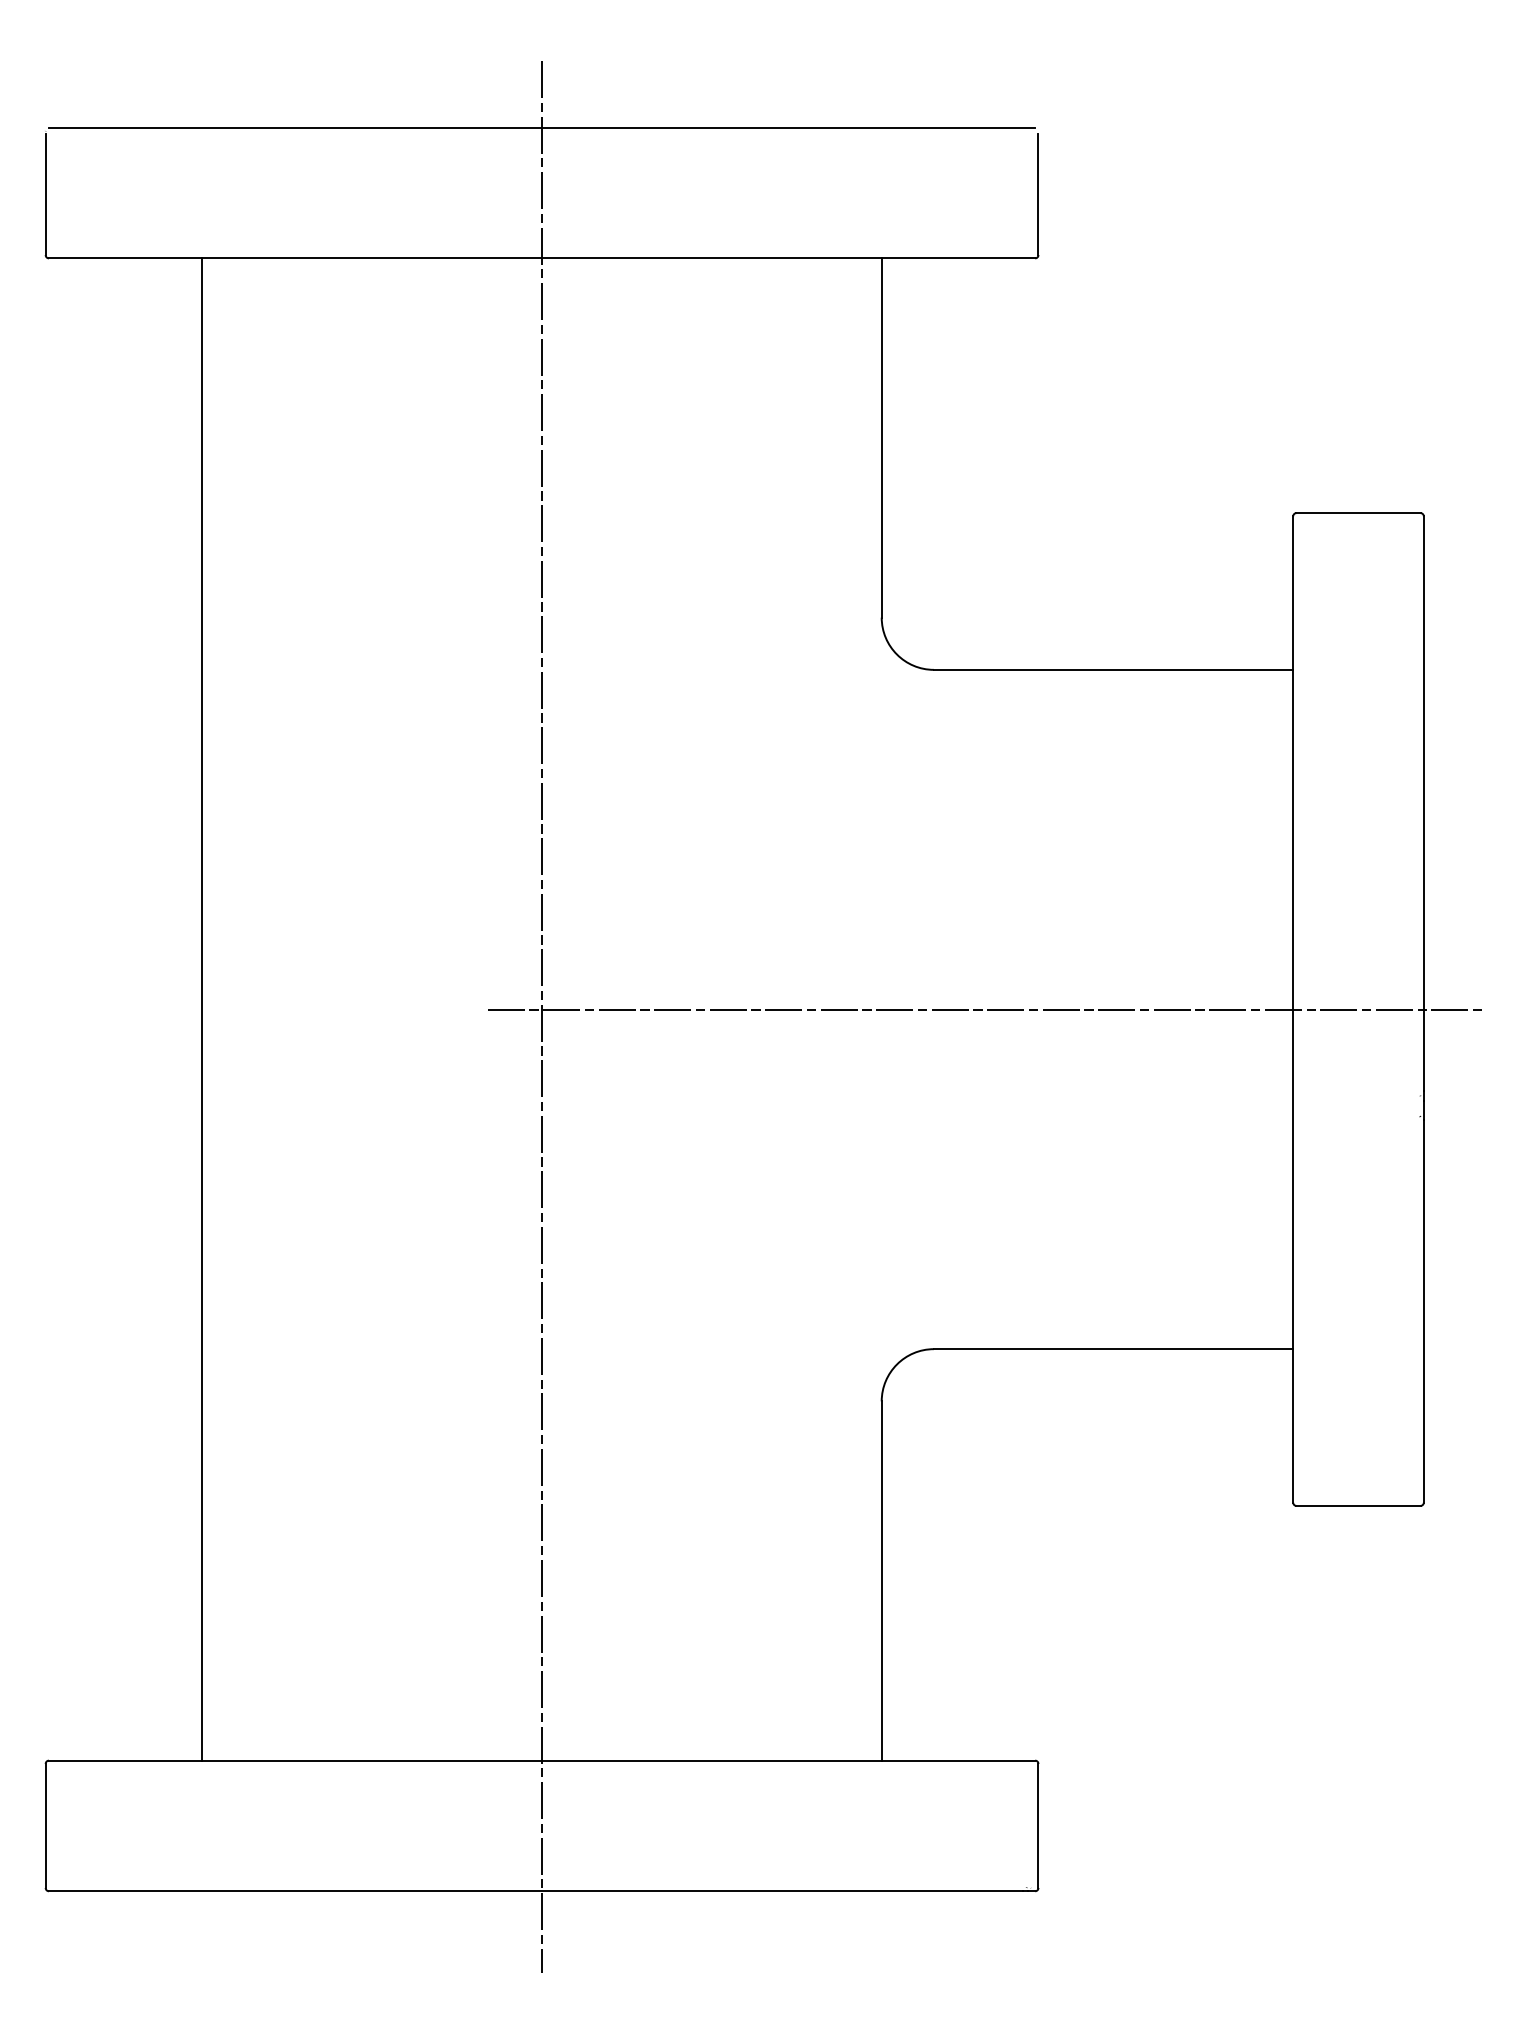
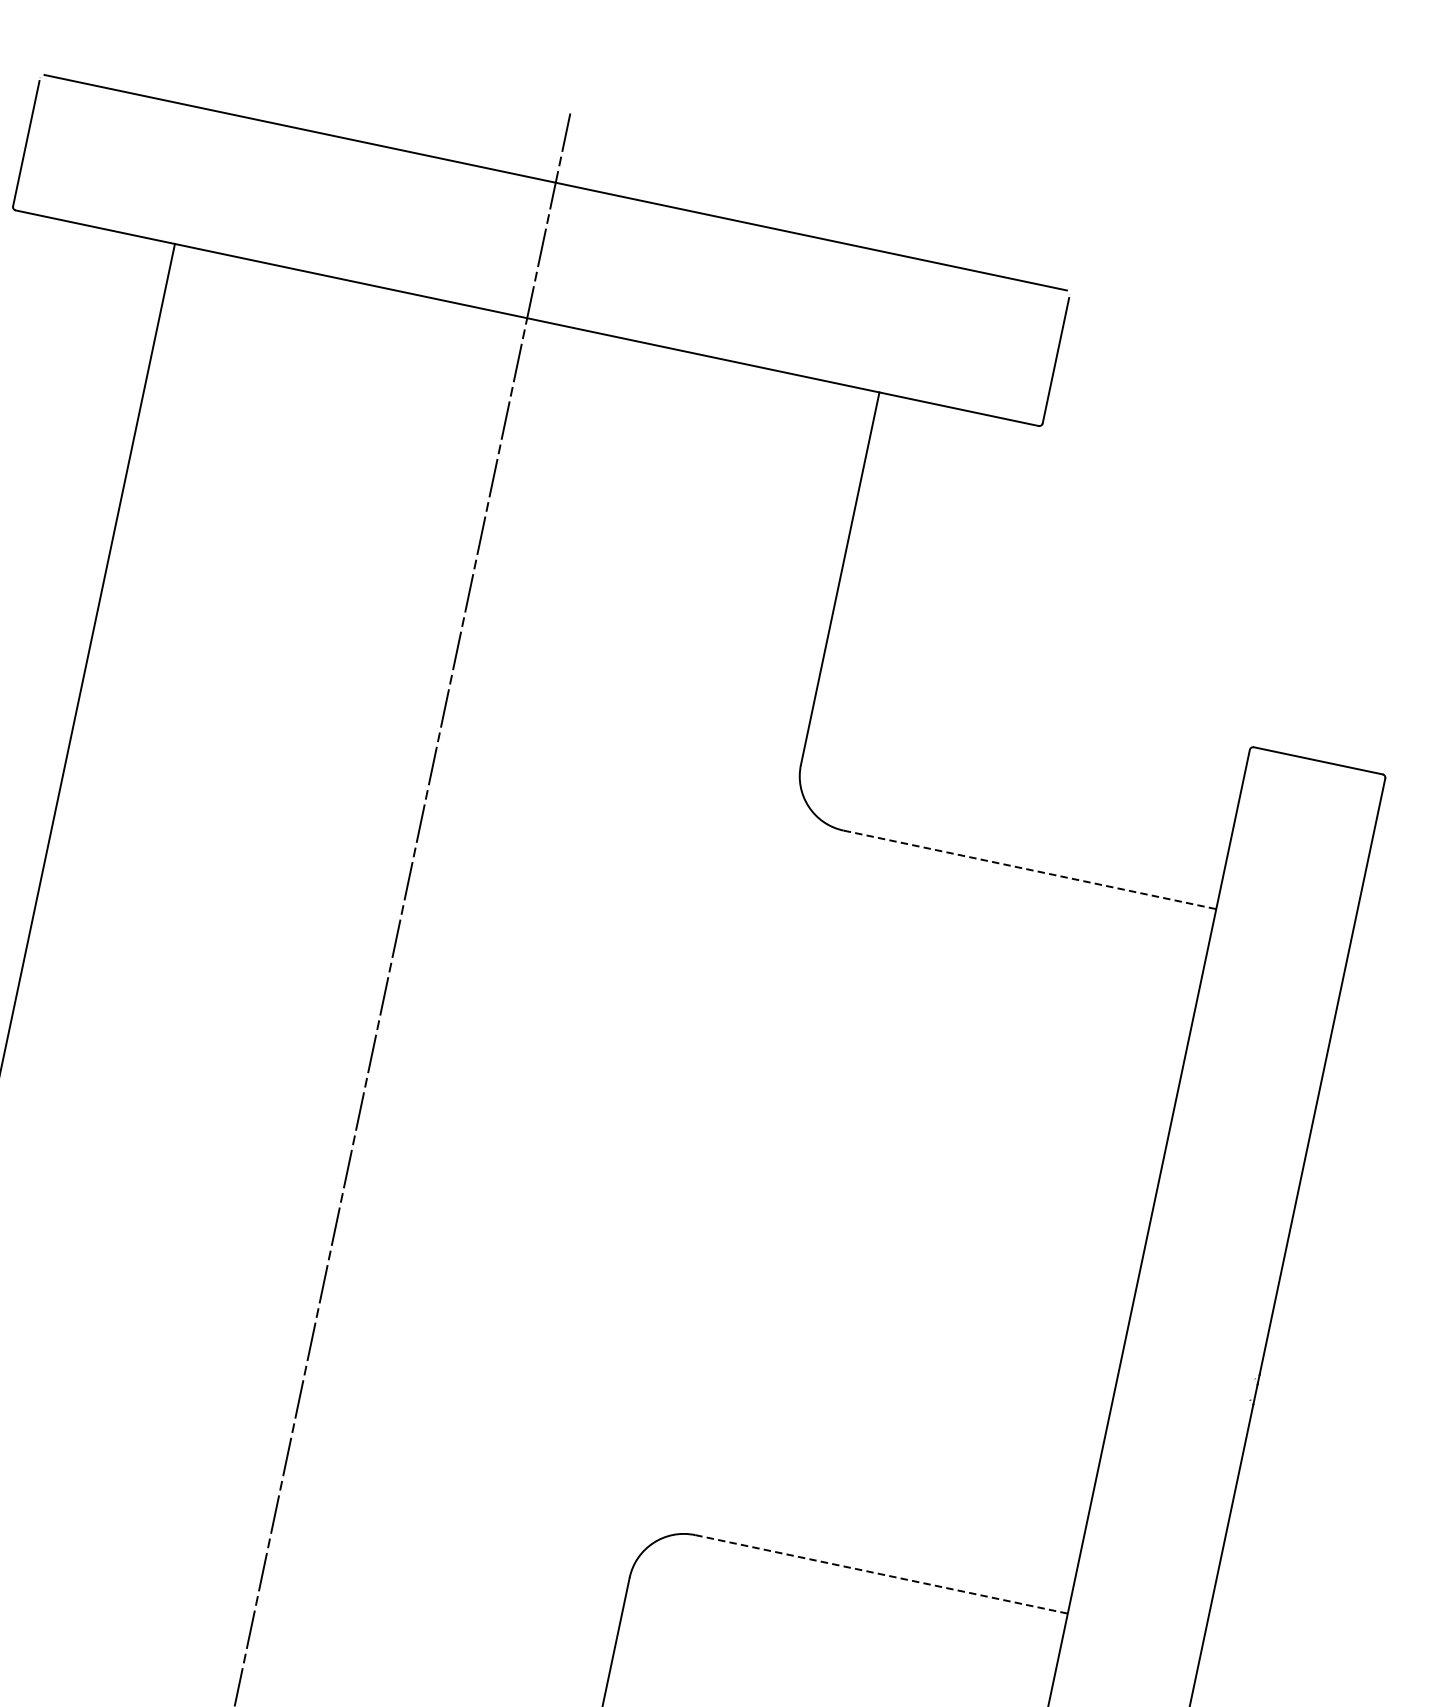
line: (1113, 669) -> (1029, 869), solid -> dashed
line: (986, 1009) -> (823, 1194), removed
line: (1113, 1349) -> (881, 1574), solid -> dashed

